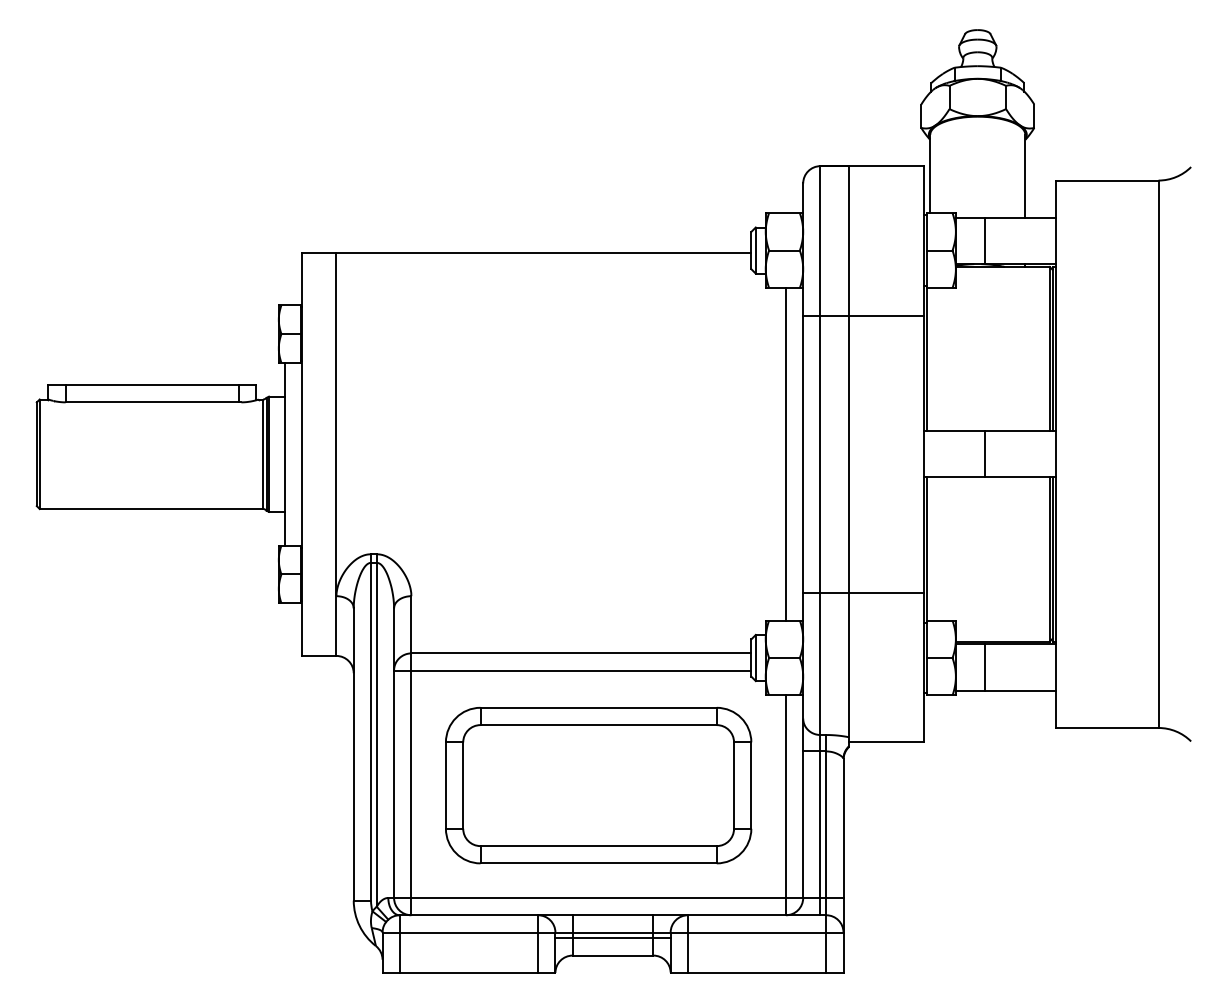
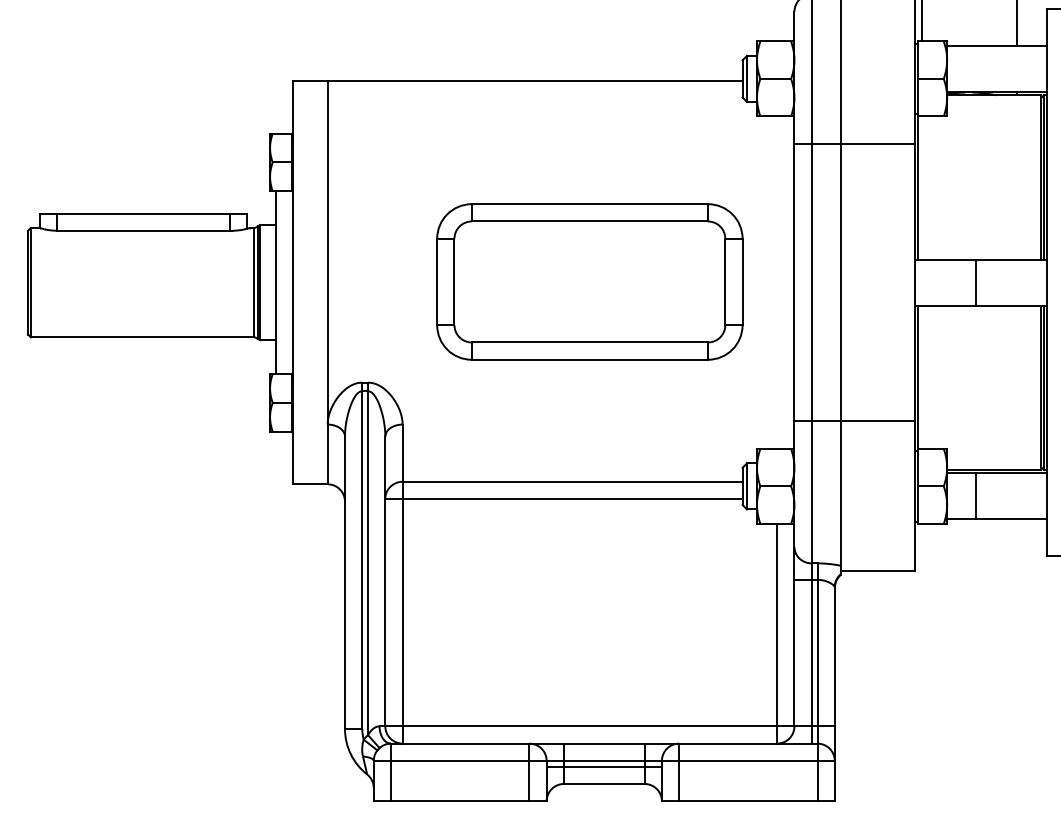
line: (984, 241) -> (975, 69), removed
line: (785, 454) -> (776, 282), removed
part: (598, 785) -> (589, 281), moved

